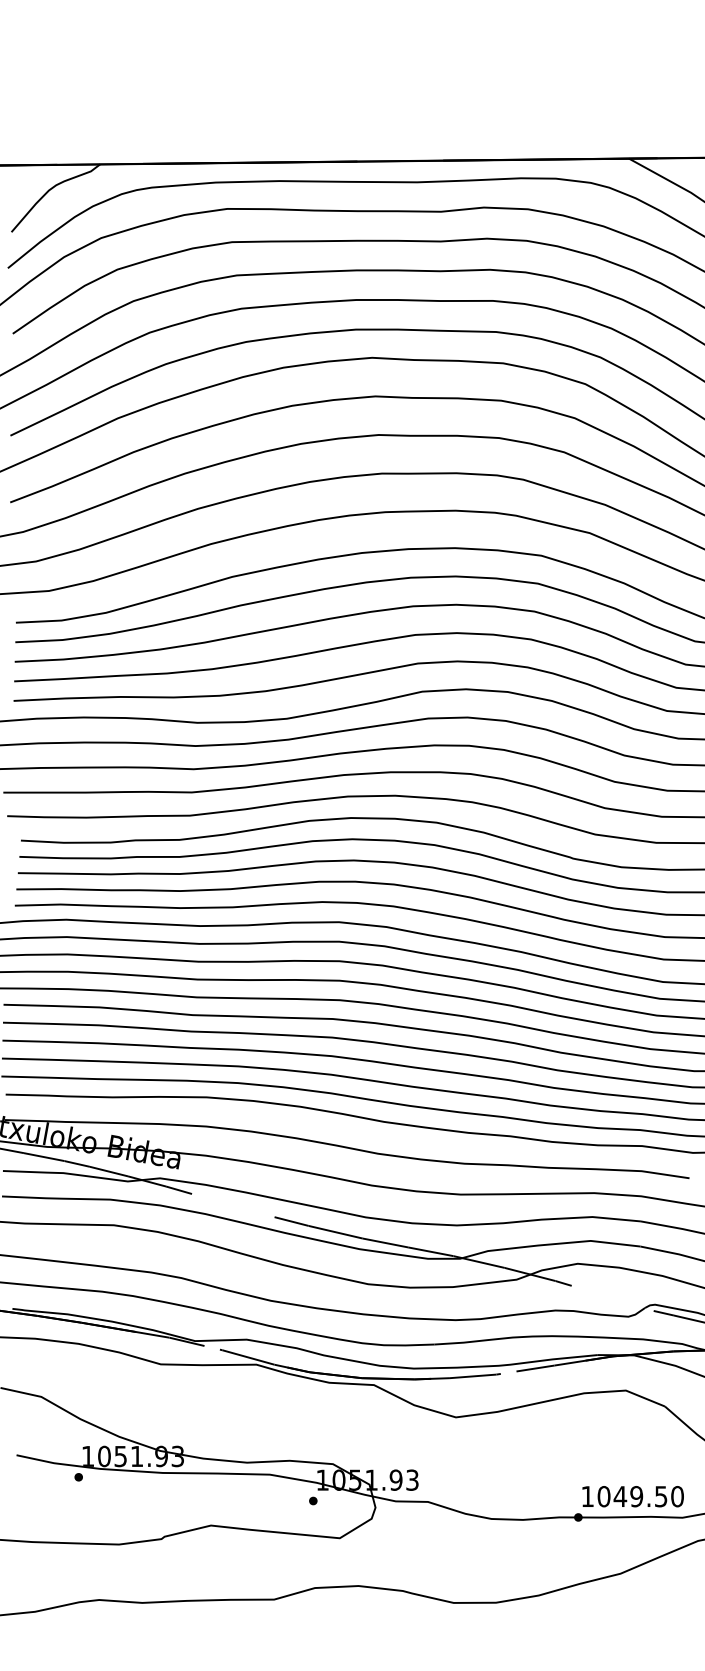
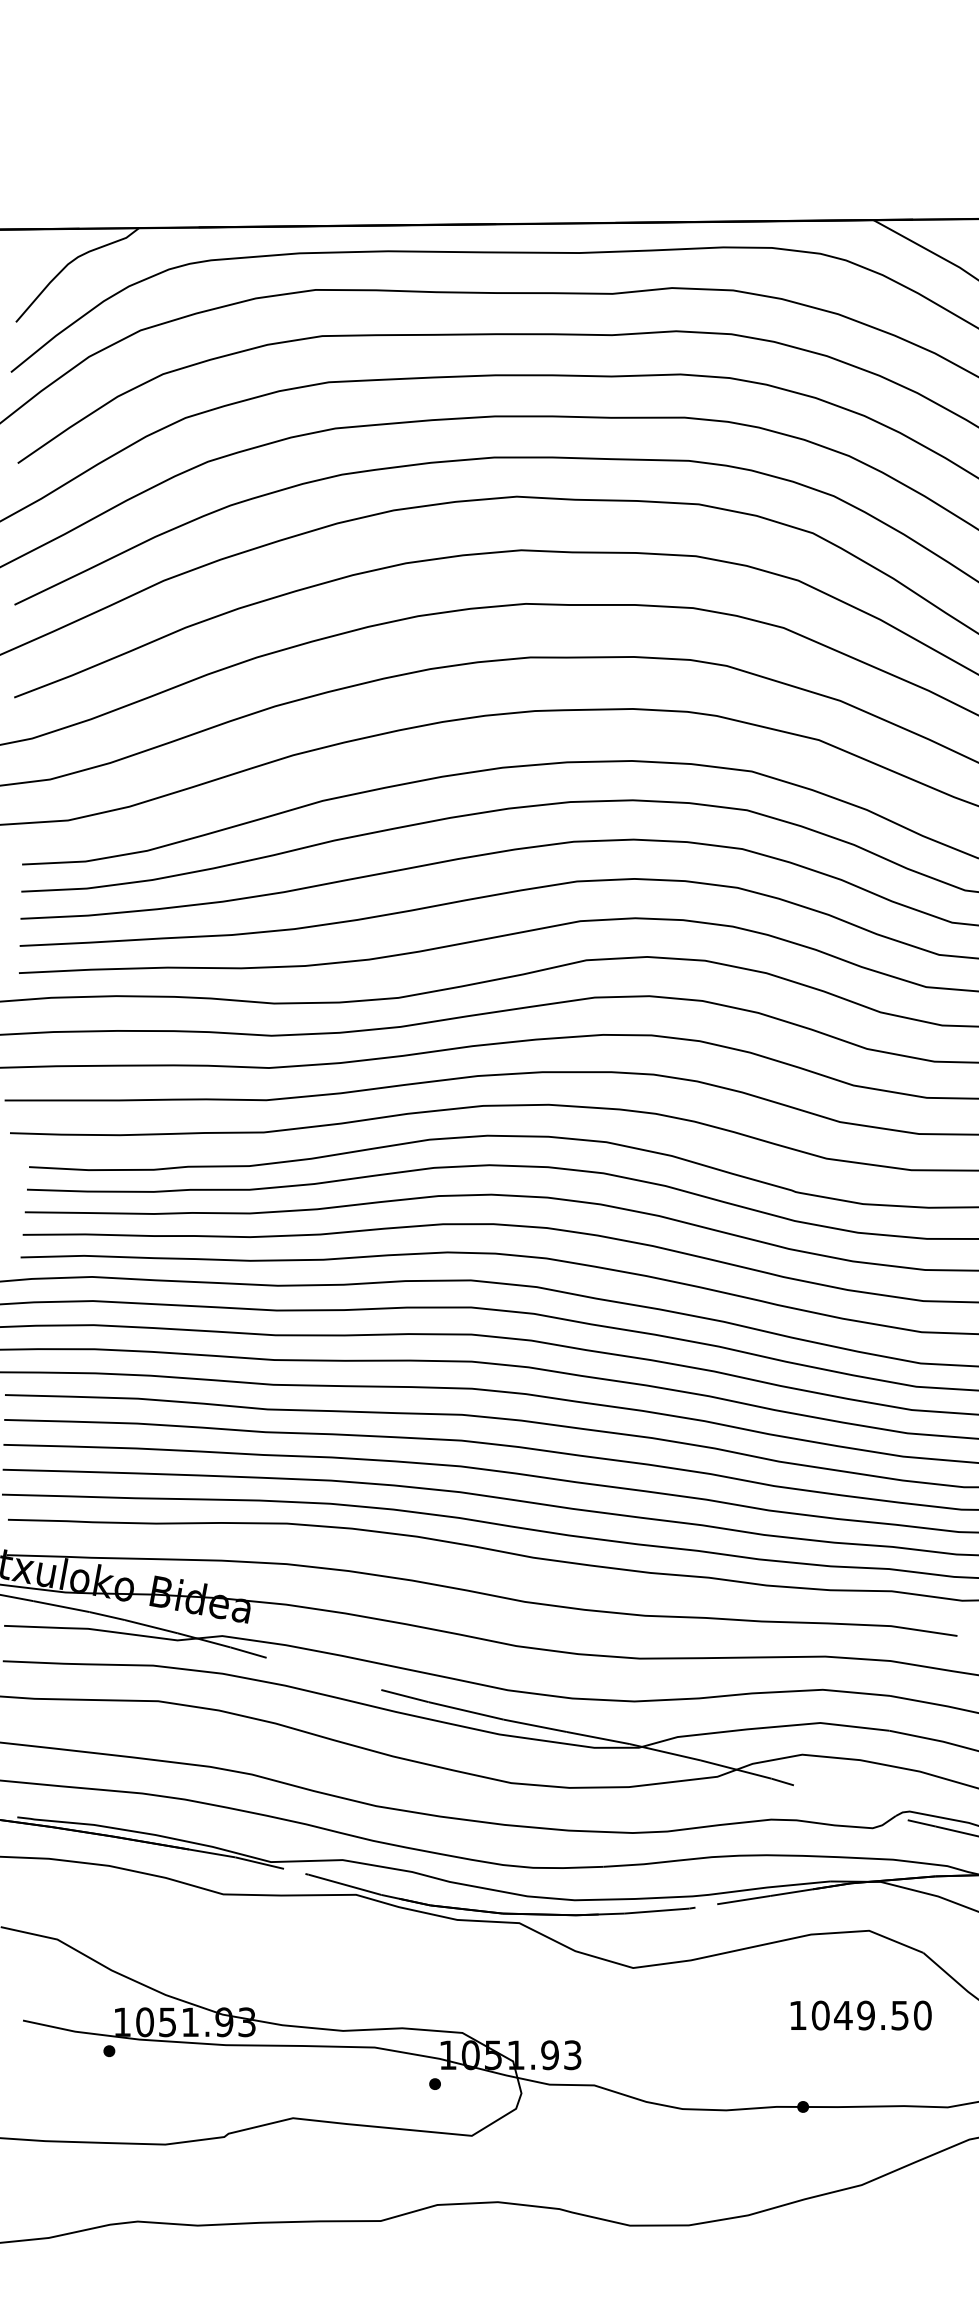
text: (632, 1496) -> (860, 2015), moved

